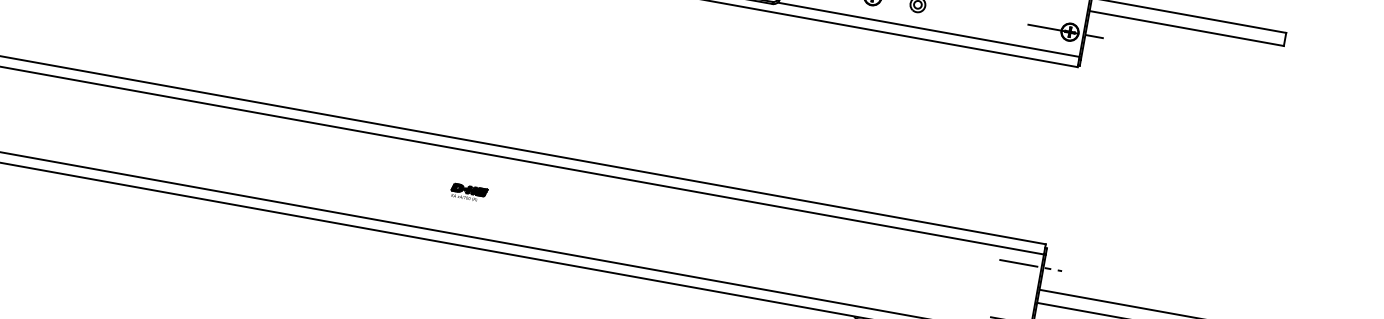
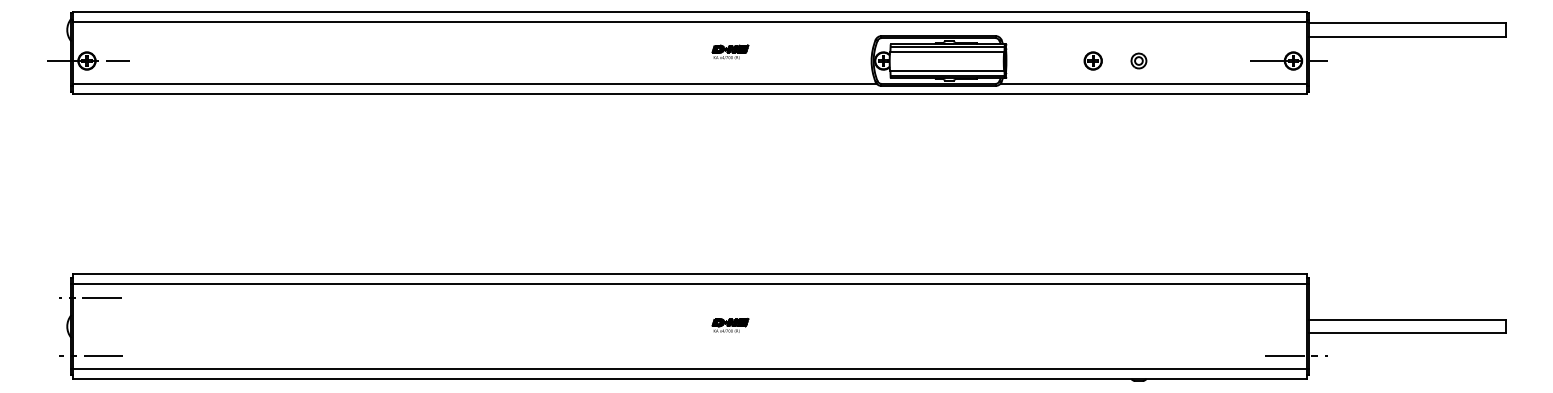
line: (1030, 265) -> (1295, 297), removed

